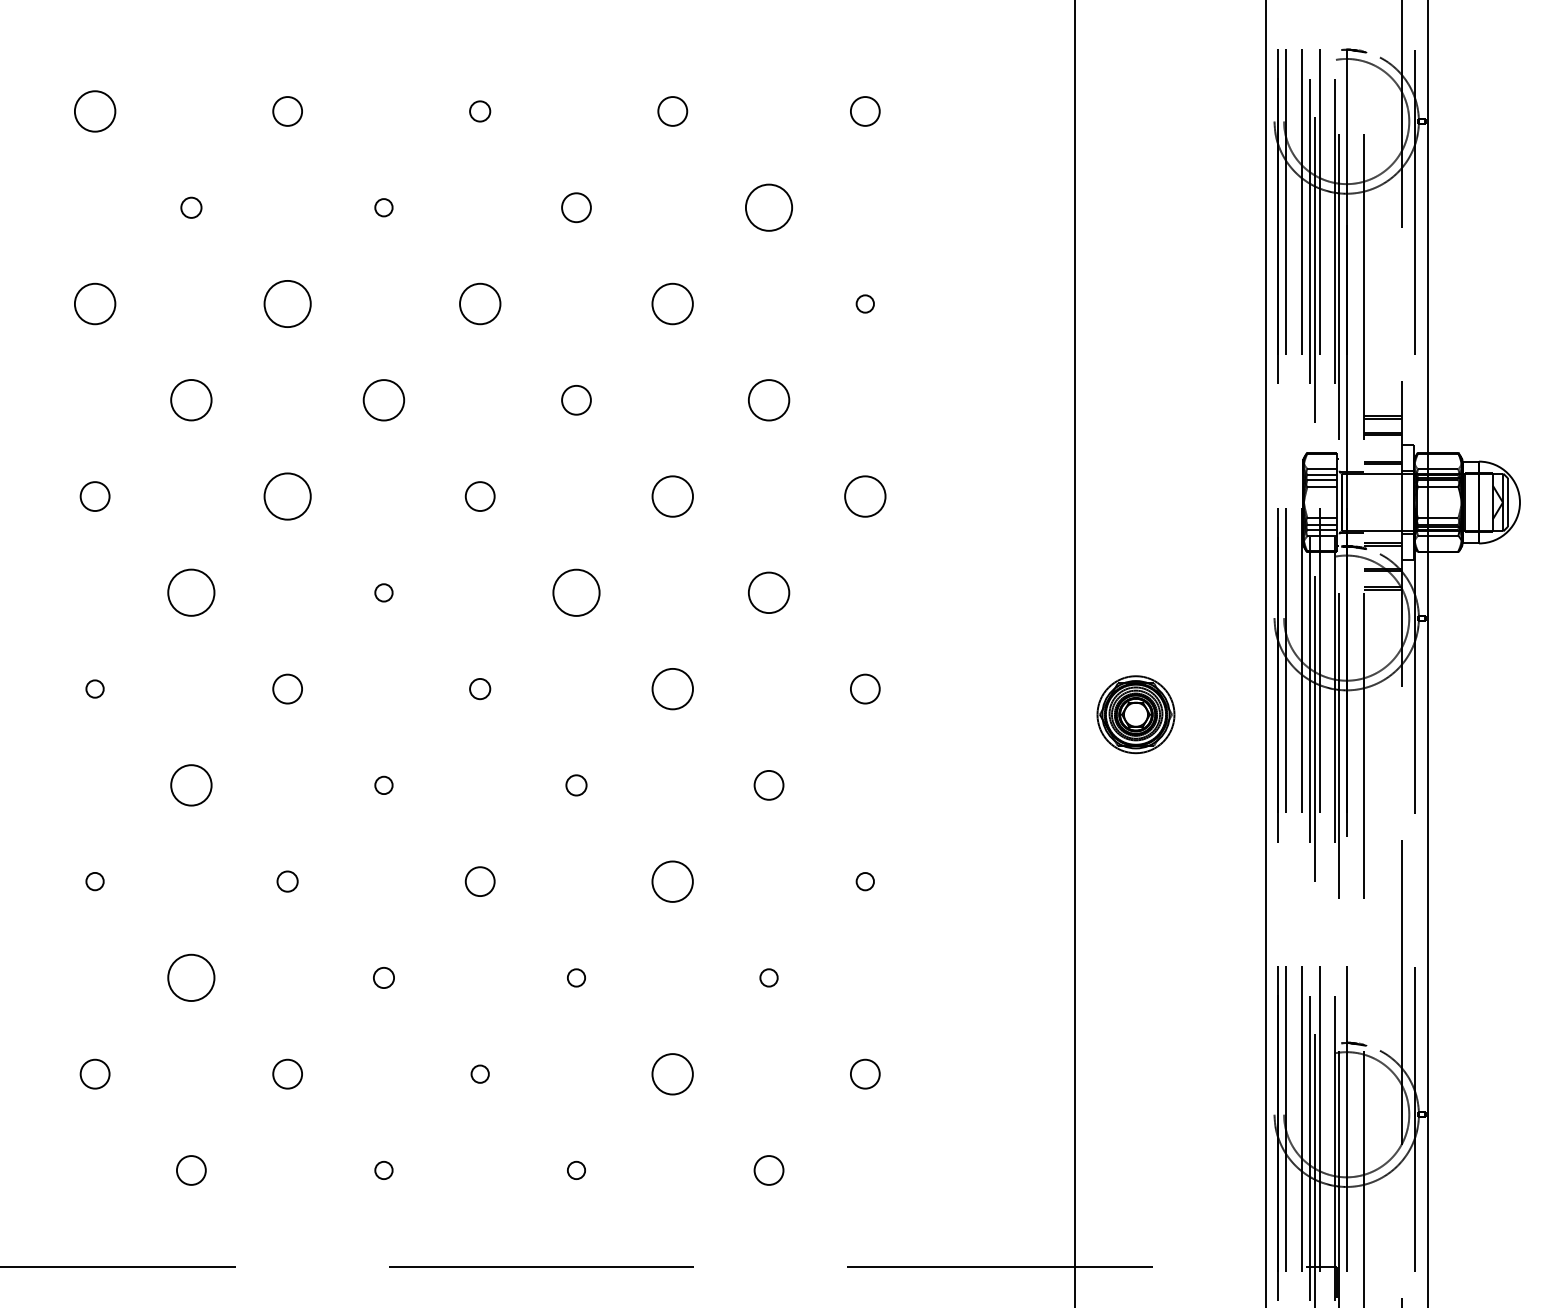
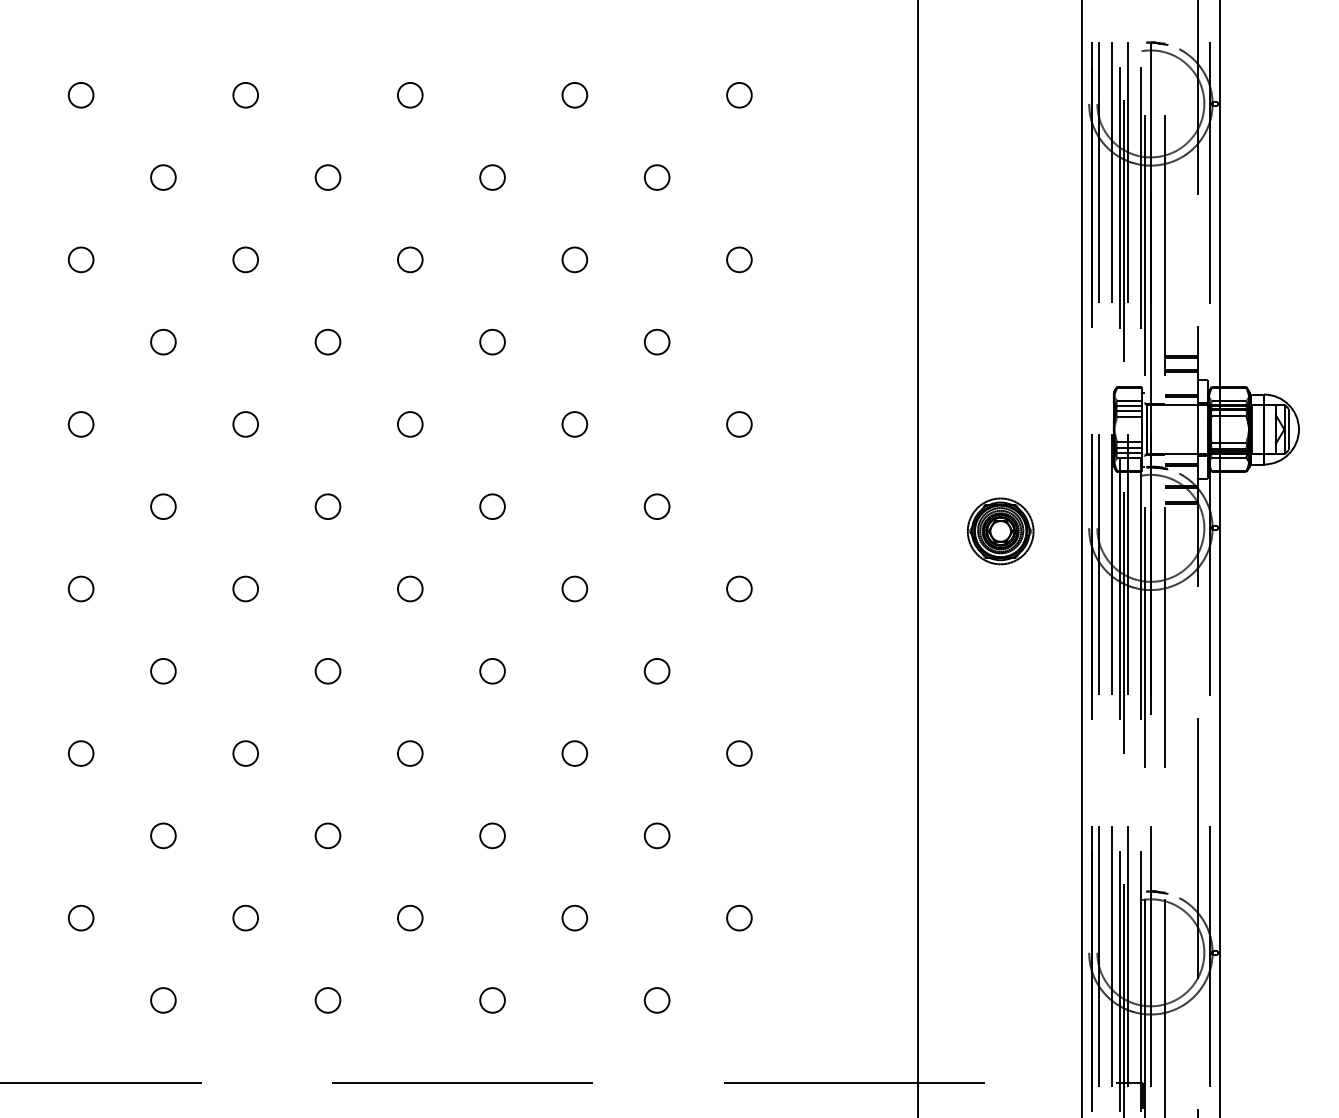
circle: (94, 111) -> (80, 95), size x0.71
circle: (479, 111) -> (409, 95), size x1.43
circle: (191, 207) -> (163, 177), size x1.43
circle: (383, 207) -> (327, 177), size x1.67
circle: (768, 207) -> (656, 177), size x0.62
circle: (94, 303) -> (80, 259), size x0.71
circle: (287, 303) -> (245, 259), size x0.62
circle: (479, 303) -> (409, 259), size x0.71
circle: (672, 303) -> (574, 259), size x0.71
circle: (864, 303) -> (738, 259), size x1.67
circle: (383, 399) -> (327, 341), size x0.71
circle: (768, 399) -> (656, 341), size x0.71
circle: (191, 400) -> (163, 342), size x0.71
circle: (287, 496) -> (245, 424), size x0.62
circle: (672, 496) -> (574, 424), size x0.71
circle: (864, 496) -> (738, 424), size x0.71
circle: (191, 592) -> (163, 506), size x0.62
circle: (383, 592) -> (327, 506), size x1.67
circle: (576, 592) -> (492, 506), size x0.62
circle: (768, 592) -> (656, 506), size x0.71
circle: (94, 688) -> (80, 588), size x1.67
circle: (479, 688) -> (409, 588), size x1.43
circle: (672, 688) -> (574, 588), size x0.71
part: (1135, 714) -> (1000, 531), moved
circle: (190, 784) -> (162, 670), size x0.71
circle: (383, 785) -> (327, 671), size x1.67
circle: (576, 785) -> (492, 671), size x1.43
circle: (94, 881) -> (80, 753), size x1.67
circle: (287, 881) -> (245, 753), size x1.43
circle: (672, 881) -> (574, 753), size x0.71
circle: (864, 881) -> (738, 753), size x1.67
circle: (191, 977) -> (163, 835), size x0.62
circle: (383, 977) -> (327, 835), size x1.43
circle: (576, 977) -> (492, 835), size x1.67
circle: (768, 977) -> (656, 835), size x1.67
circle: (479, 1073) -> (409, 917), size x1.67
circle: (672, 1073) -> (574, 917), size x0.71
circle: (383, 1170) -> (327, 1000), size x1.67
circle: (576, 1170) -> (492, 1000), size x1.67

